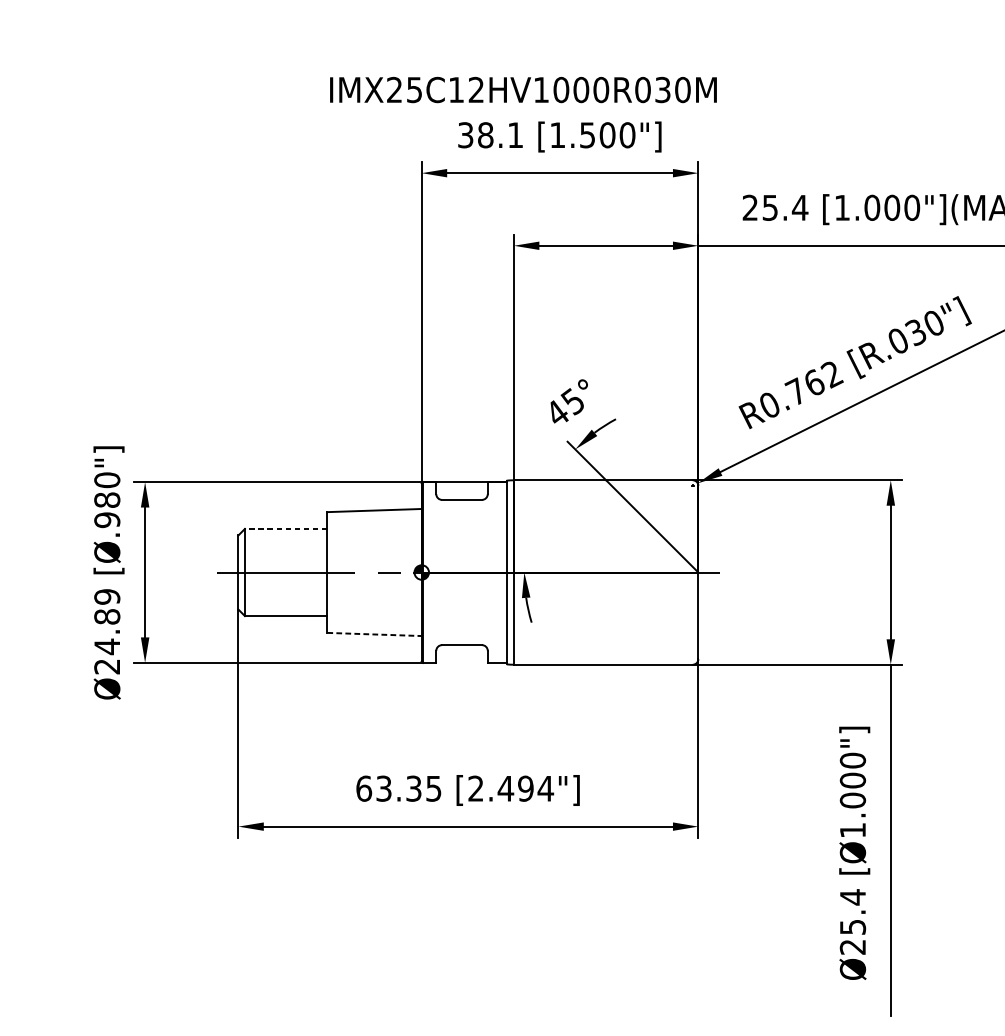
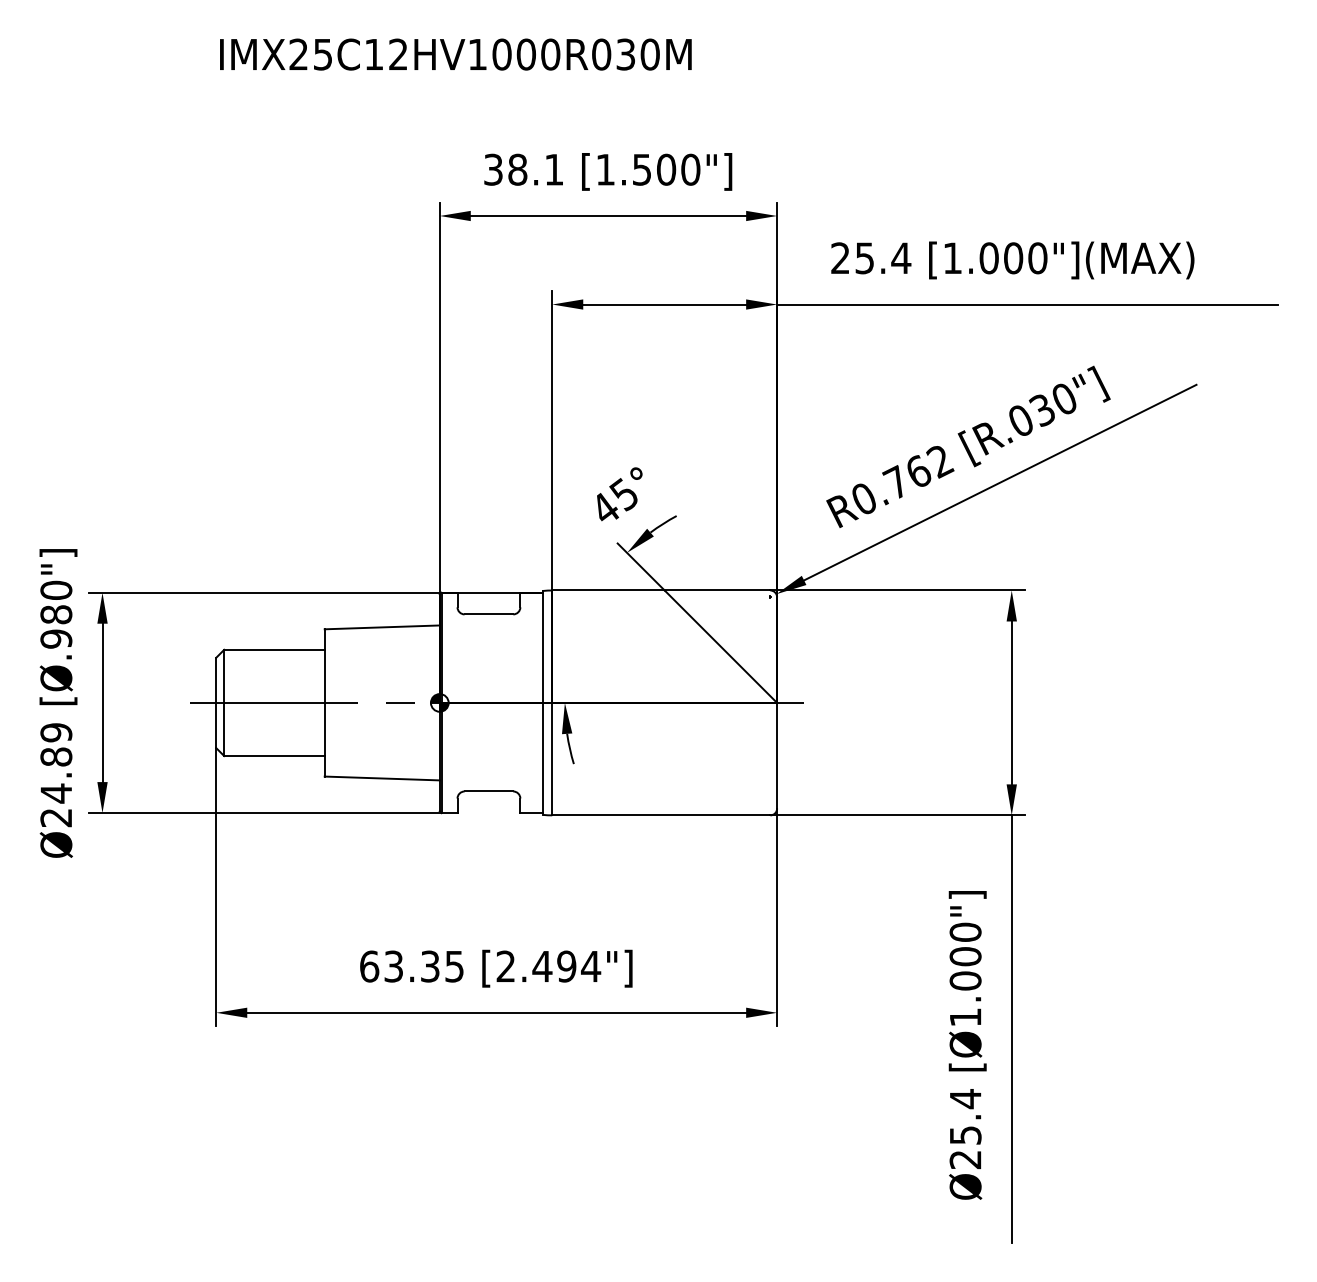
text: (523, 89) -> (455, 54), moved
line: (285, 528) -> (273, 649), dashed -> solid
line: (374, 634) -> (382, 778), dashed -> solid

